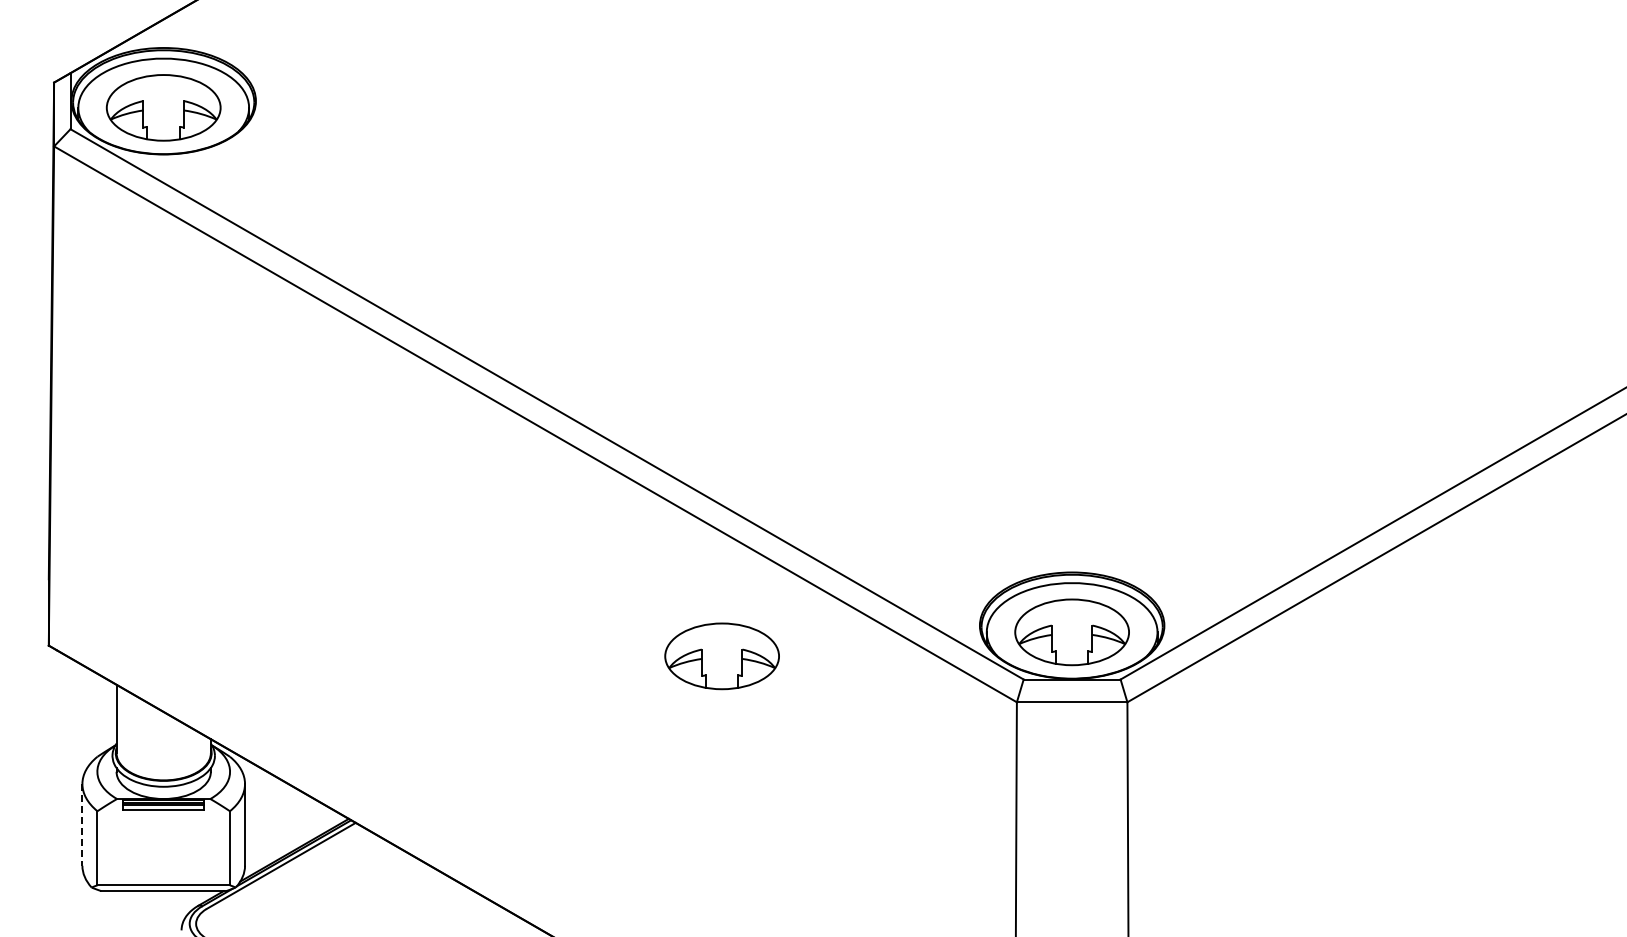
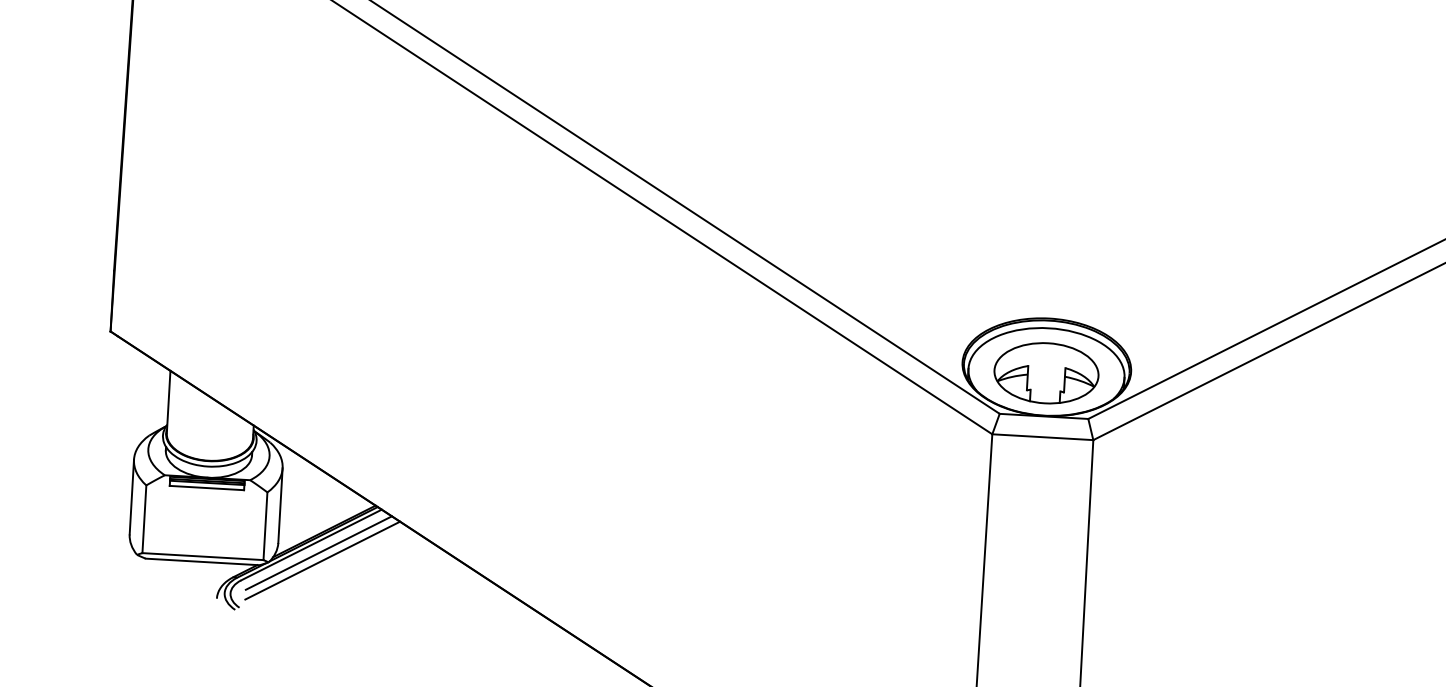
part: (721, 656) -> (724, 376), removed
line: (82, 824) -> (131, 496), dashed -> solid
line: (289, 873) -> (318, 552), added
line: (294, 881) -> (322, 560), added

